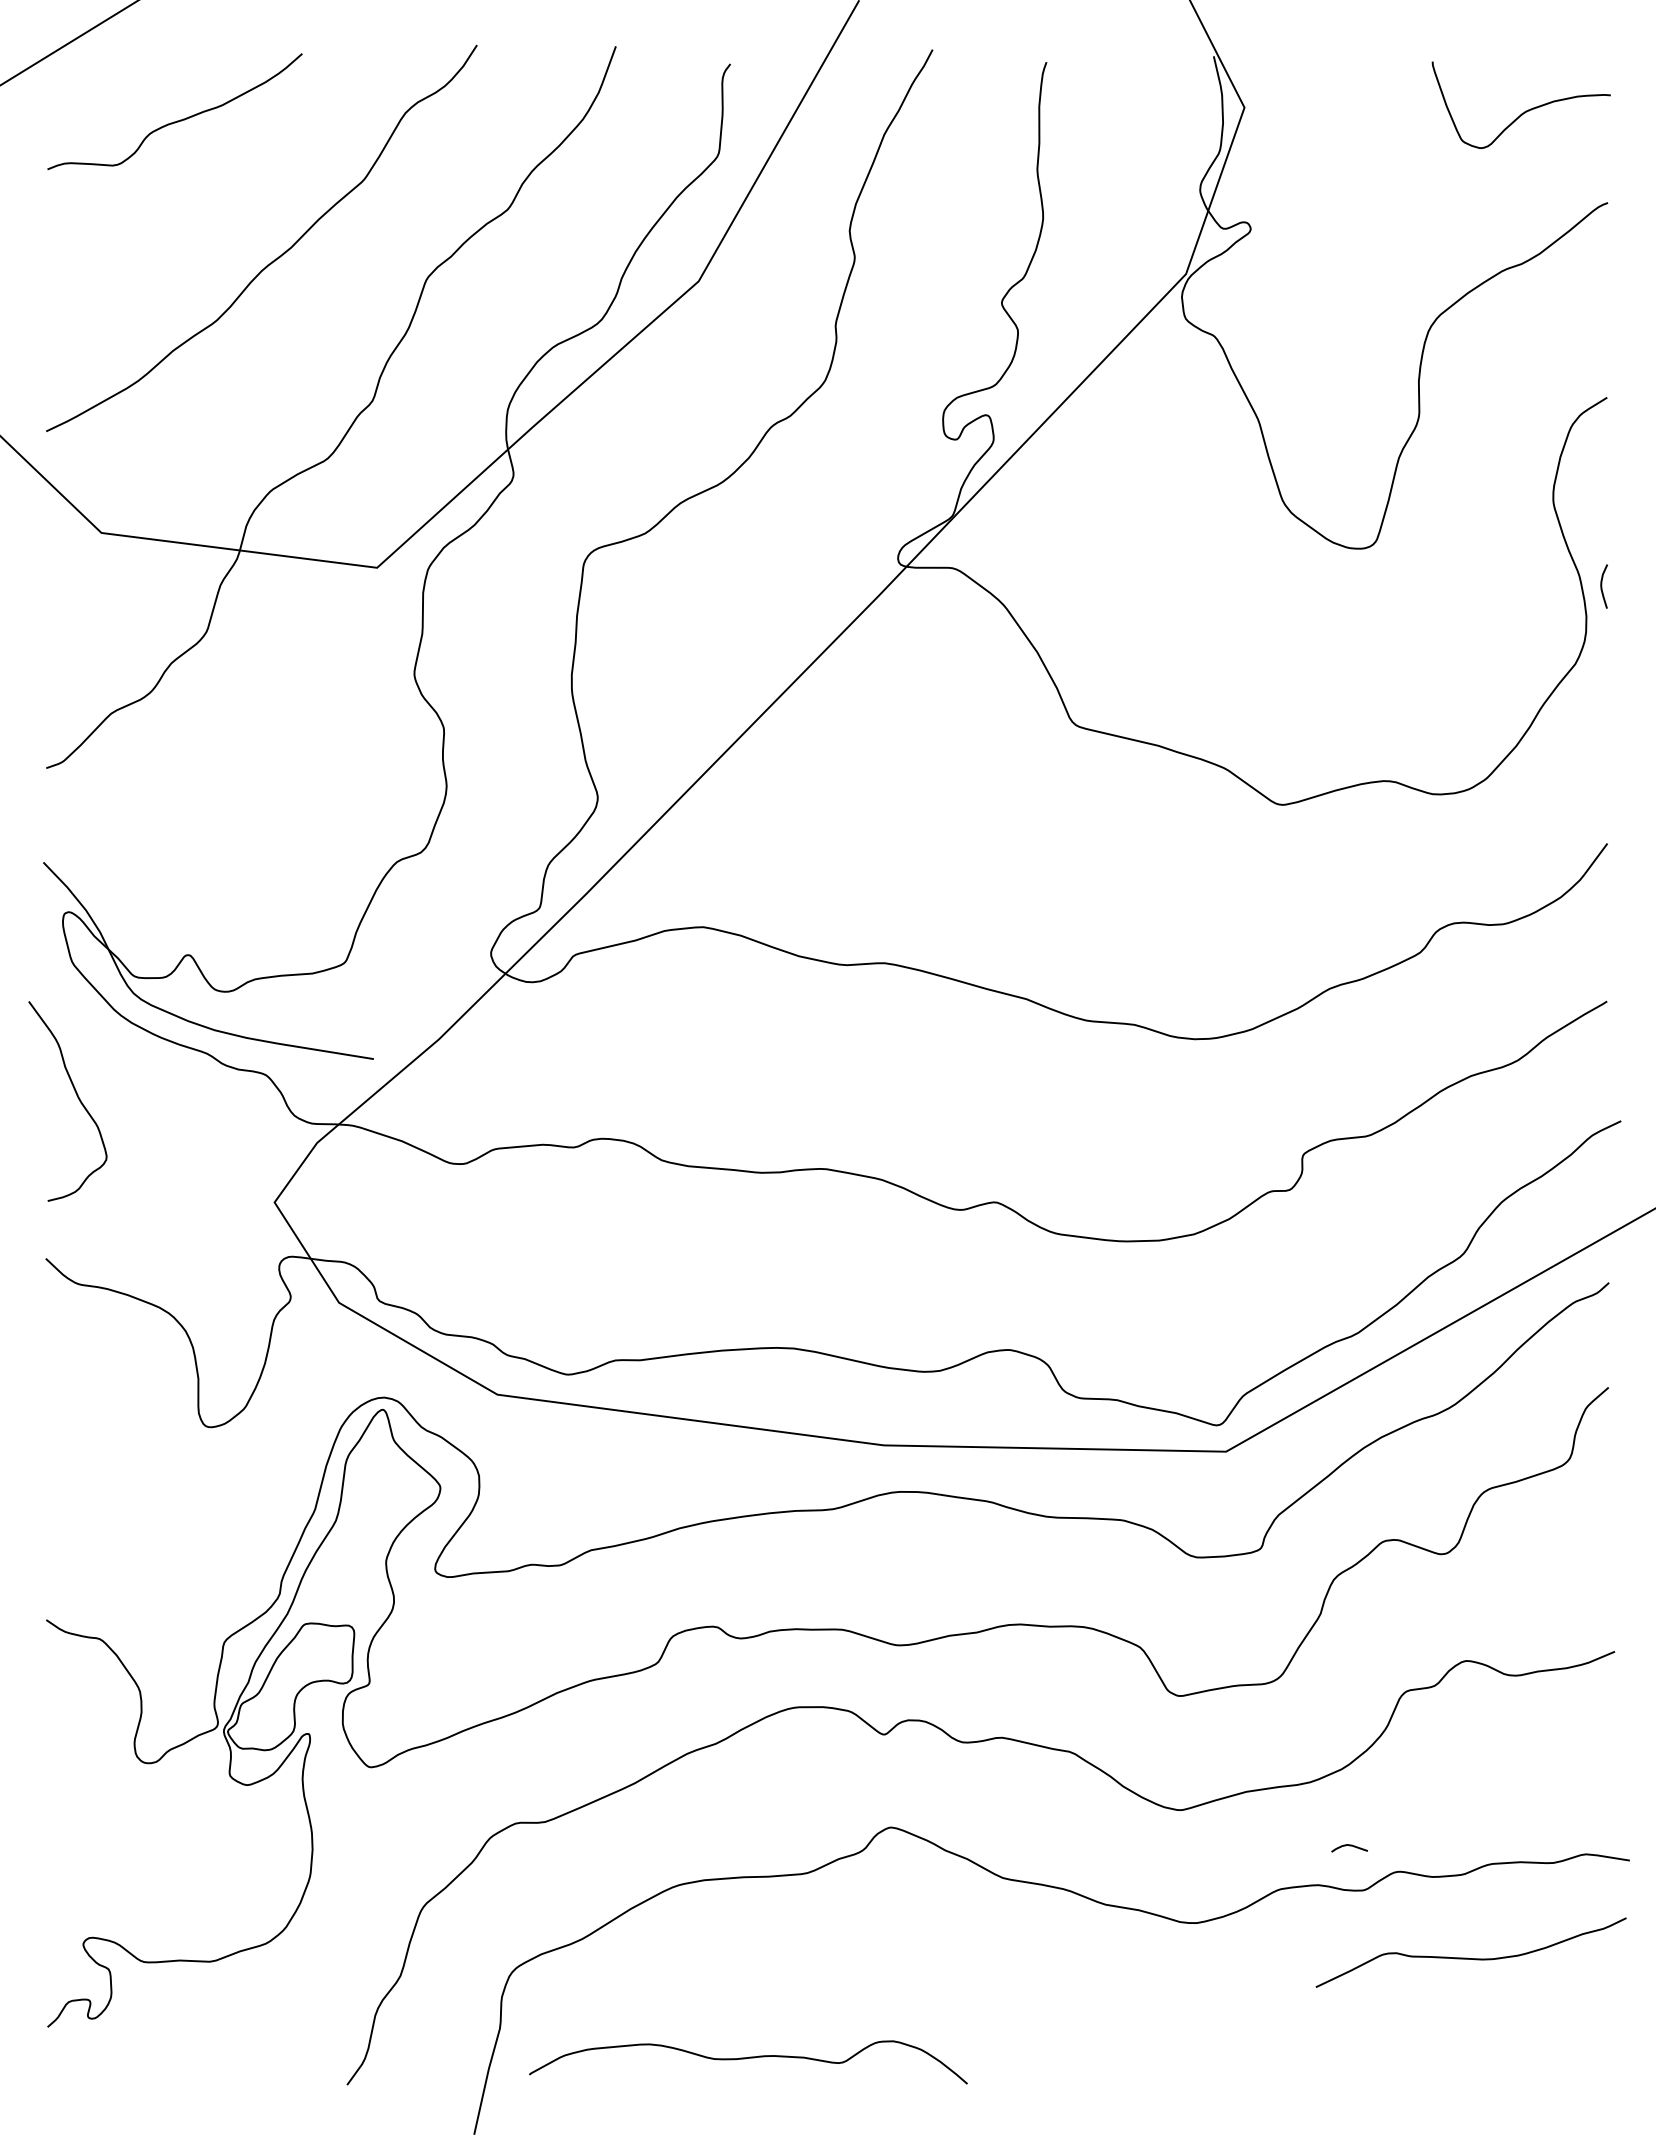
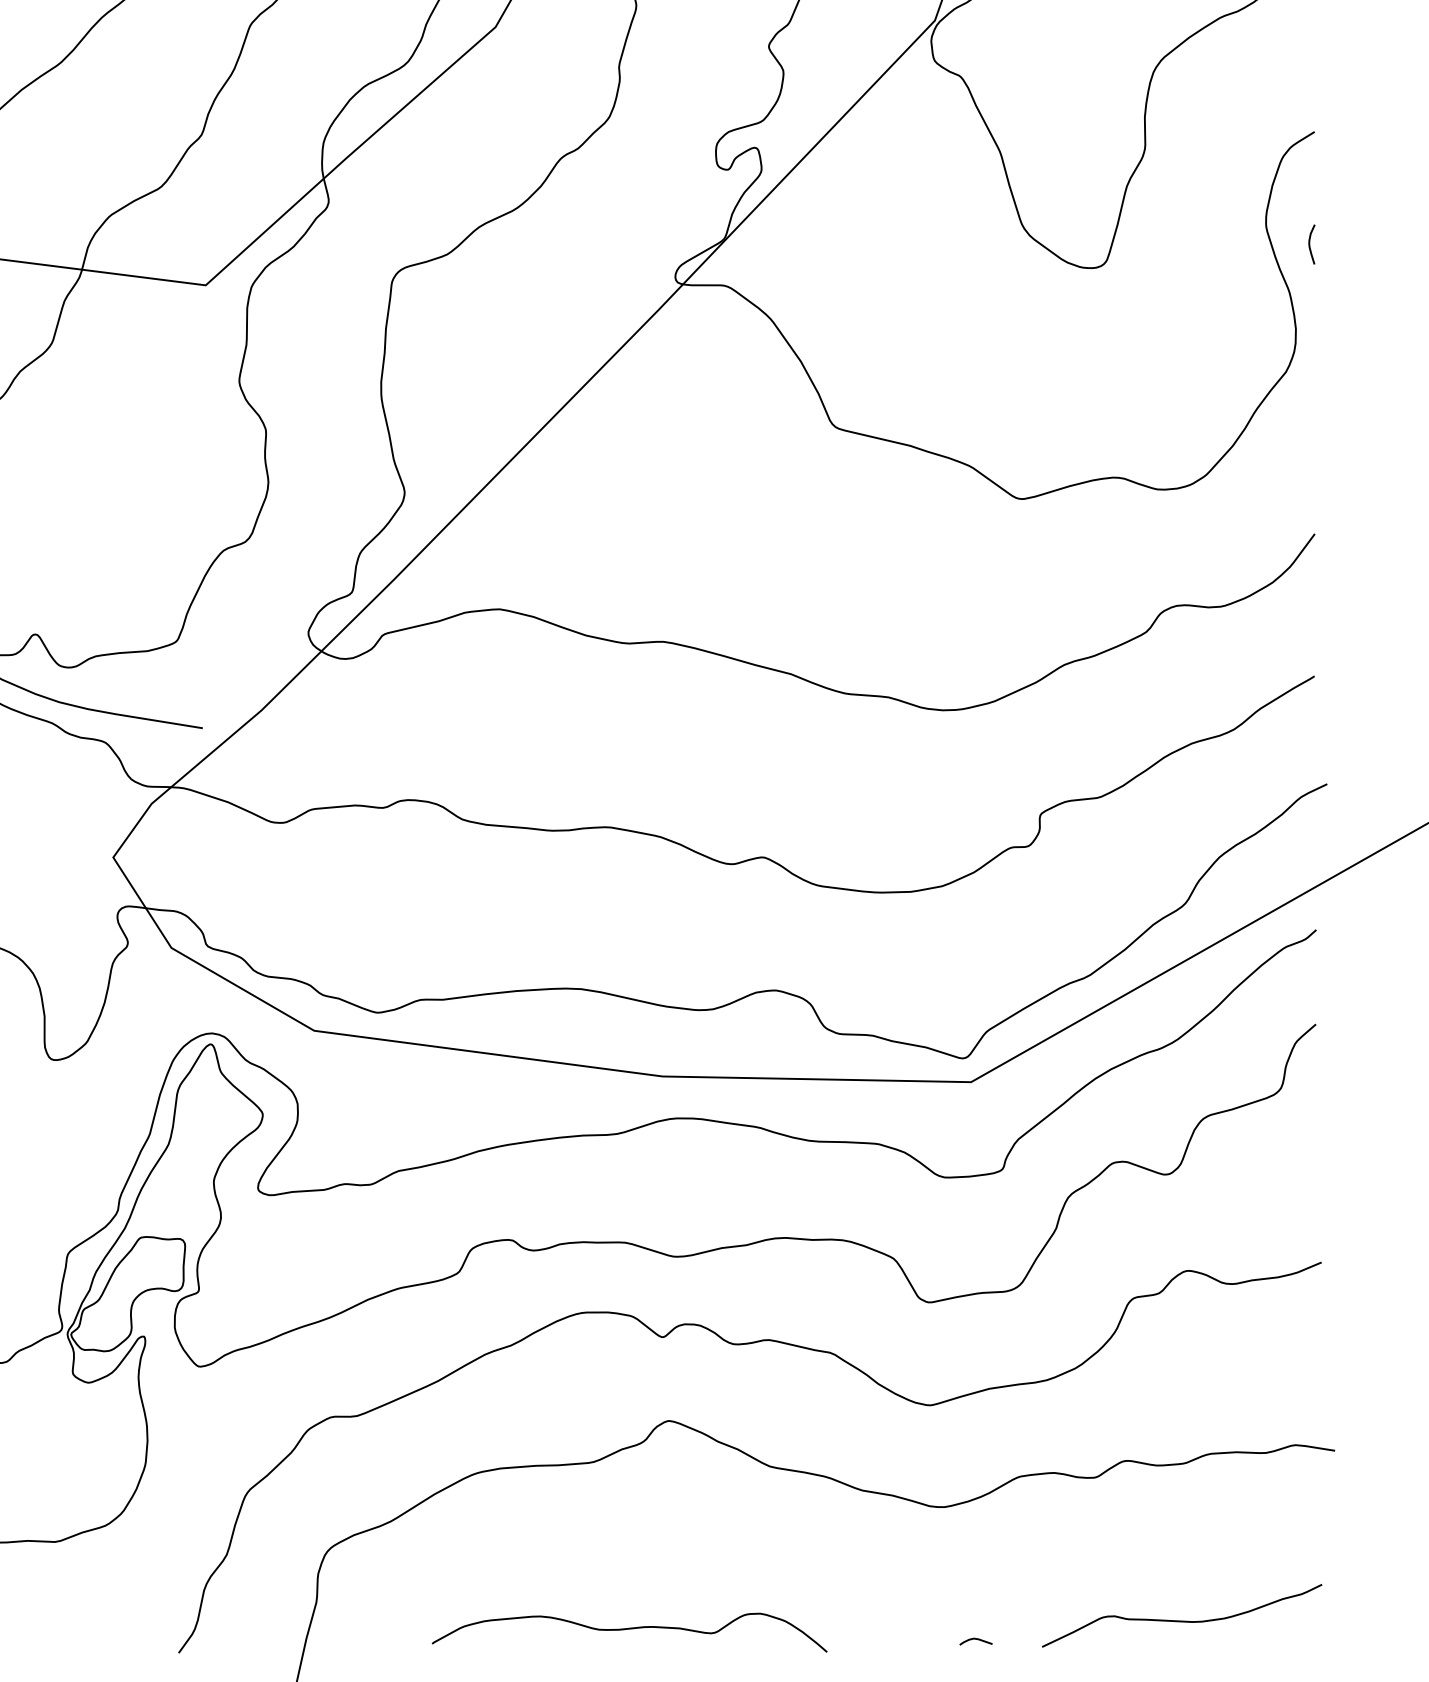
curve: (1602, 586) -> (1310, 244), moved
curve: (1349, 1846) -> (975, 1640), moved
curve: (1467, 1957) -> (1178, 1620), moved
curve: (748, 2058) -> (629, 1629), moved

